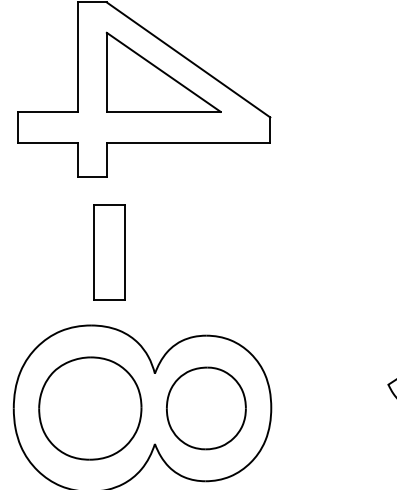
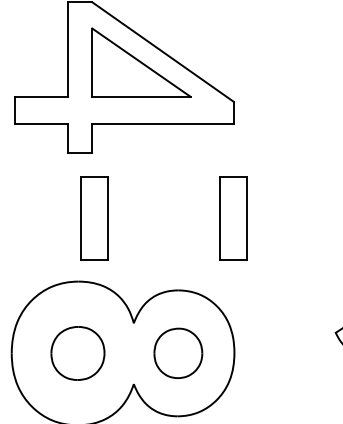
part: (270, 252) -> (233, 218), added
part: (89, 408) -> (77, 353), size x0.6
part: (206, 408) -> (178, 353), size x0.7

